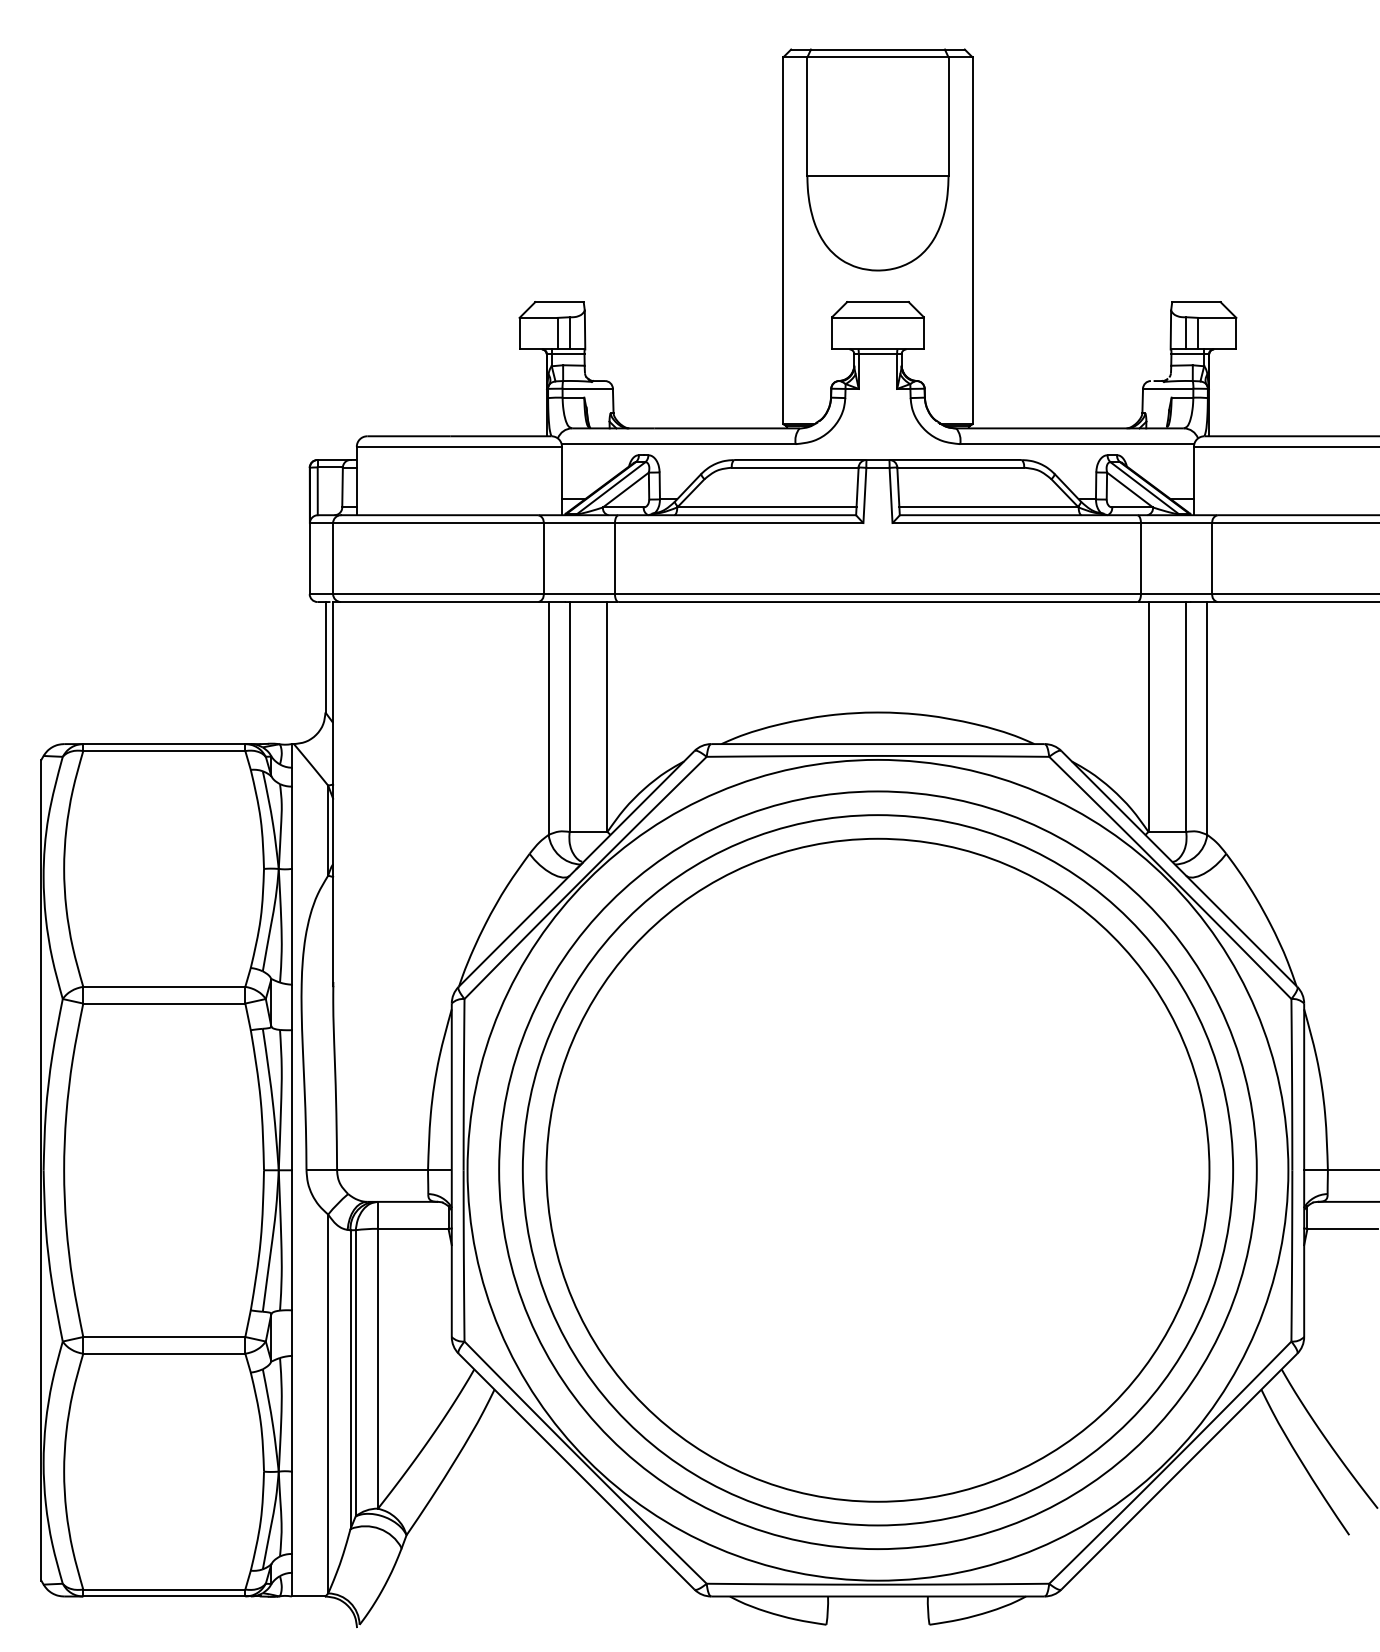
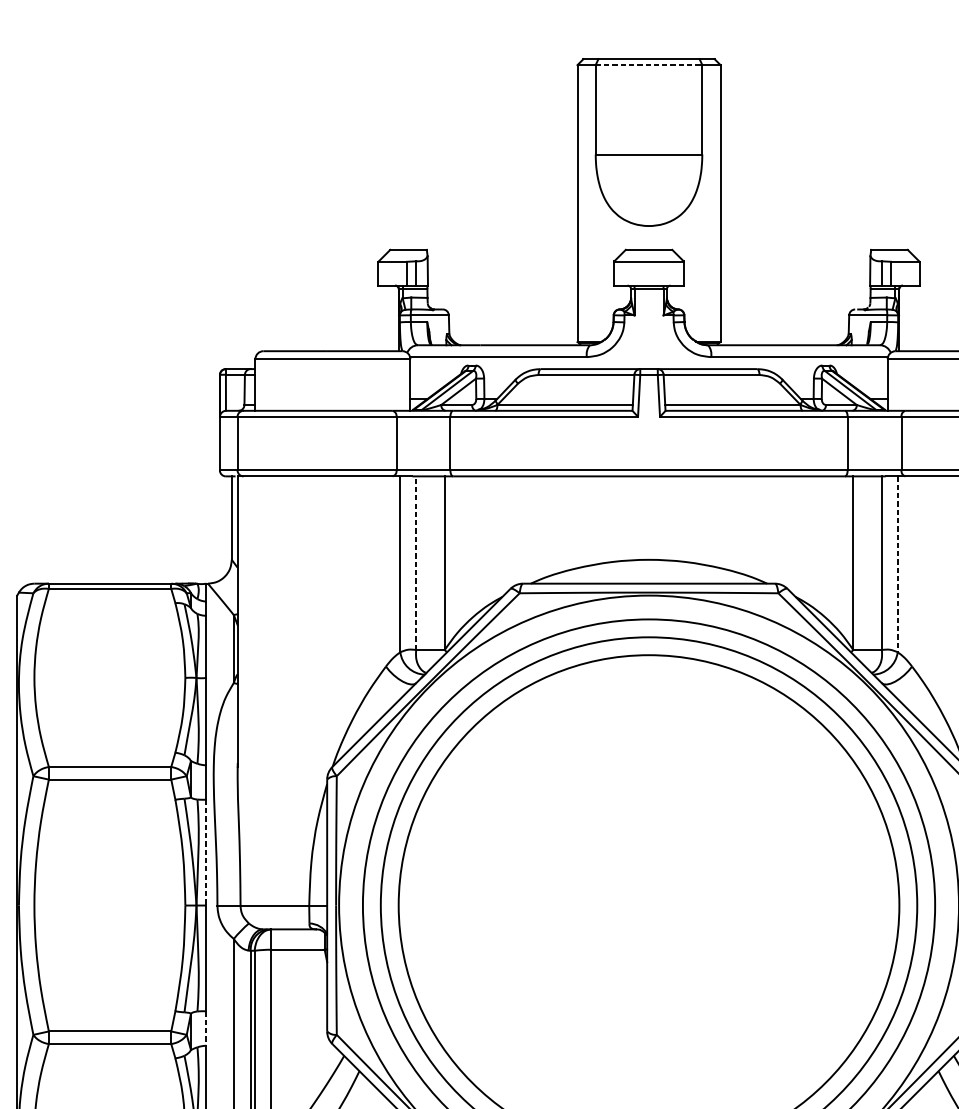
line: (877, 57) -> (648, 65), solid -> dashed
line: (569, 716) -> (416, 562), solid -> dashed
line: (1207, 718) -> (897, 564), solid -> dashed
line: (291, 1100) -> (206, 852), solid -> dashed
line: (291, 1333) -> (206, 1028), solid -> dashed

